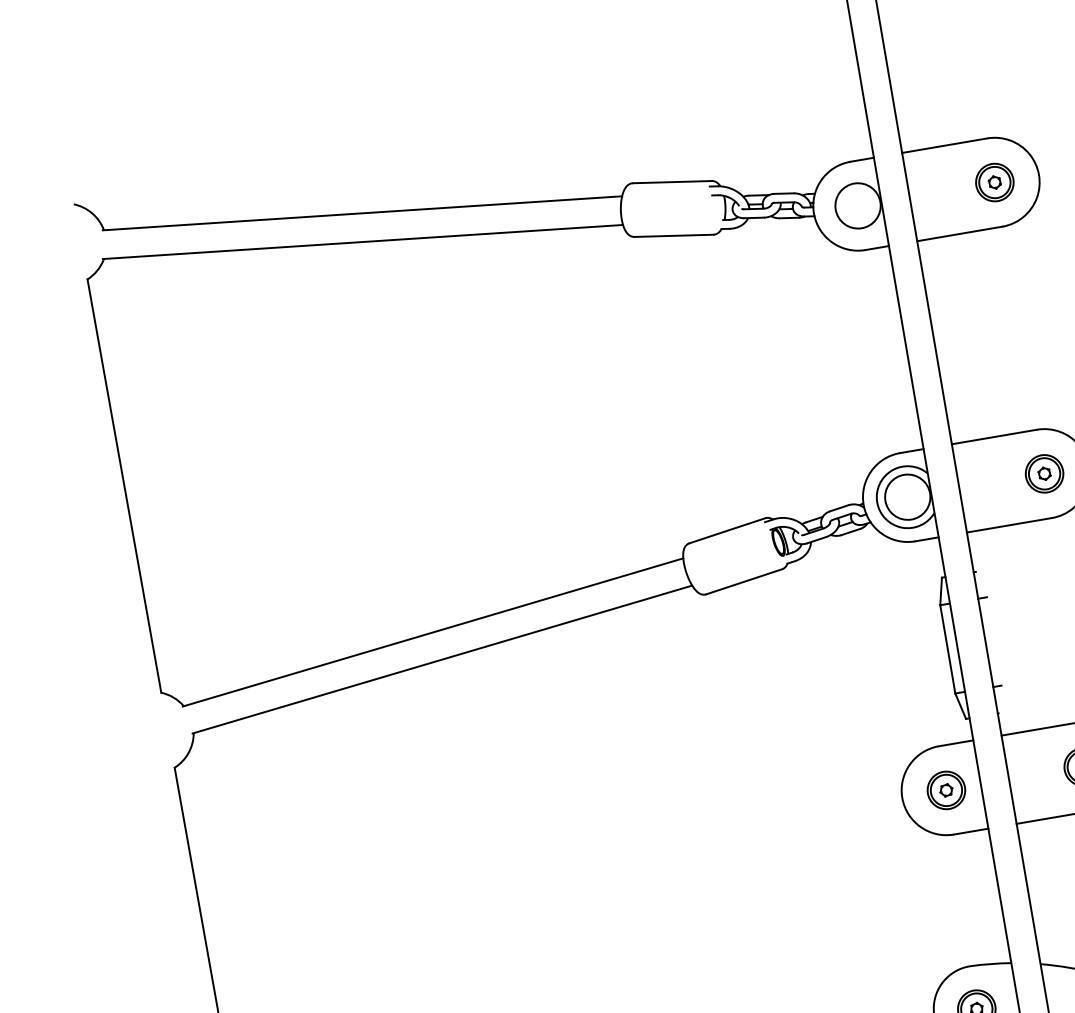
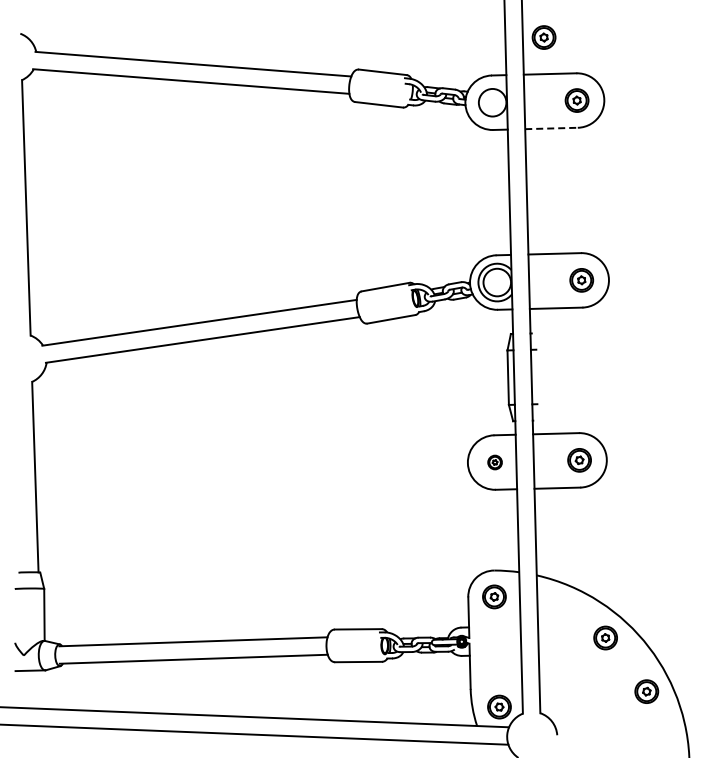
part: (925, 87) -> (543, 37), added
line: (961, 233) -> (552, 128), solid -> dashed
part: (945, 790) -> (494, 462), size x0.6

